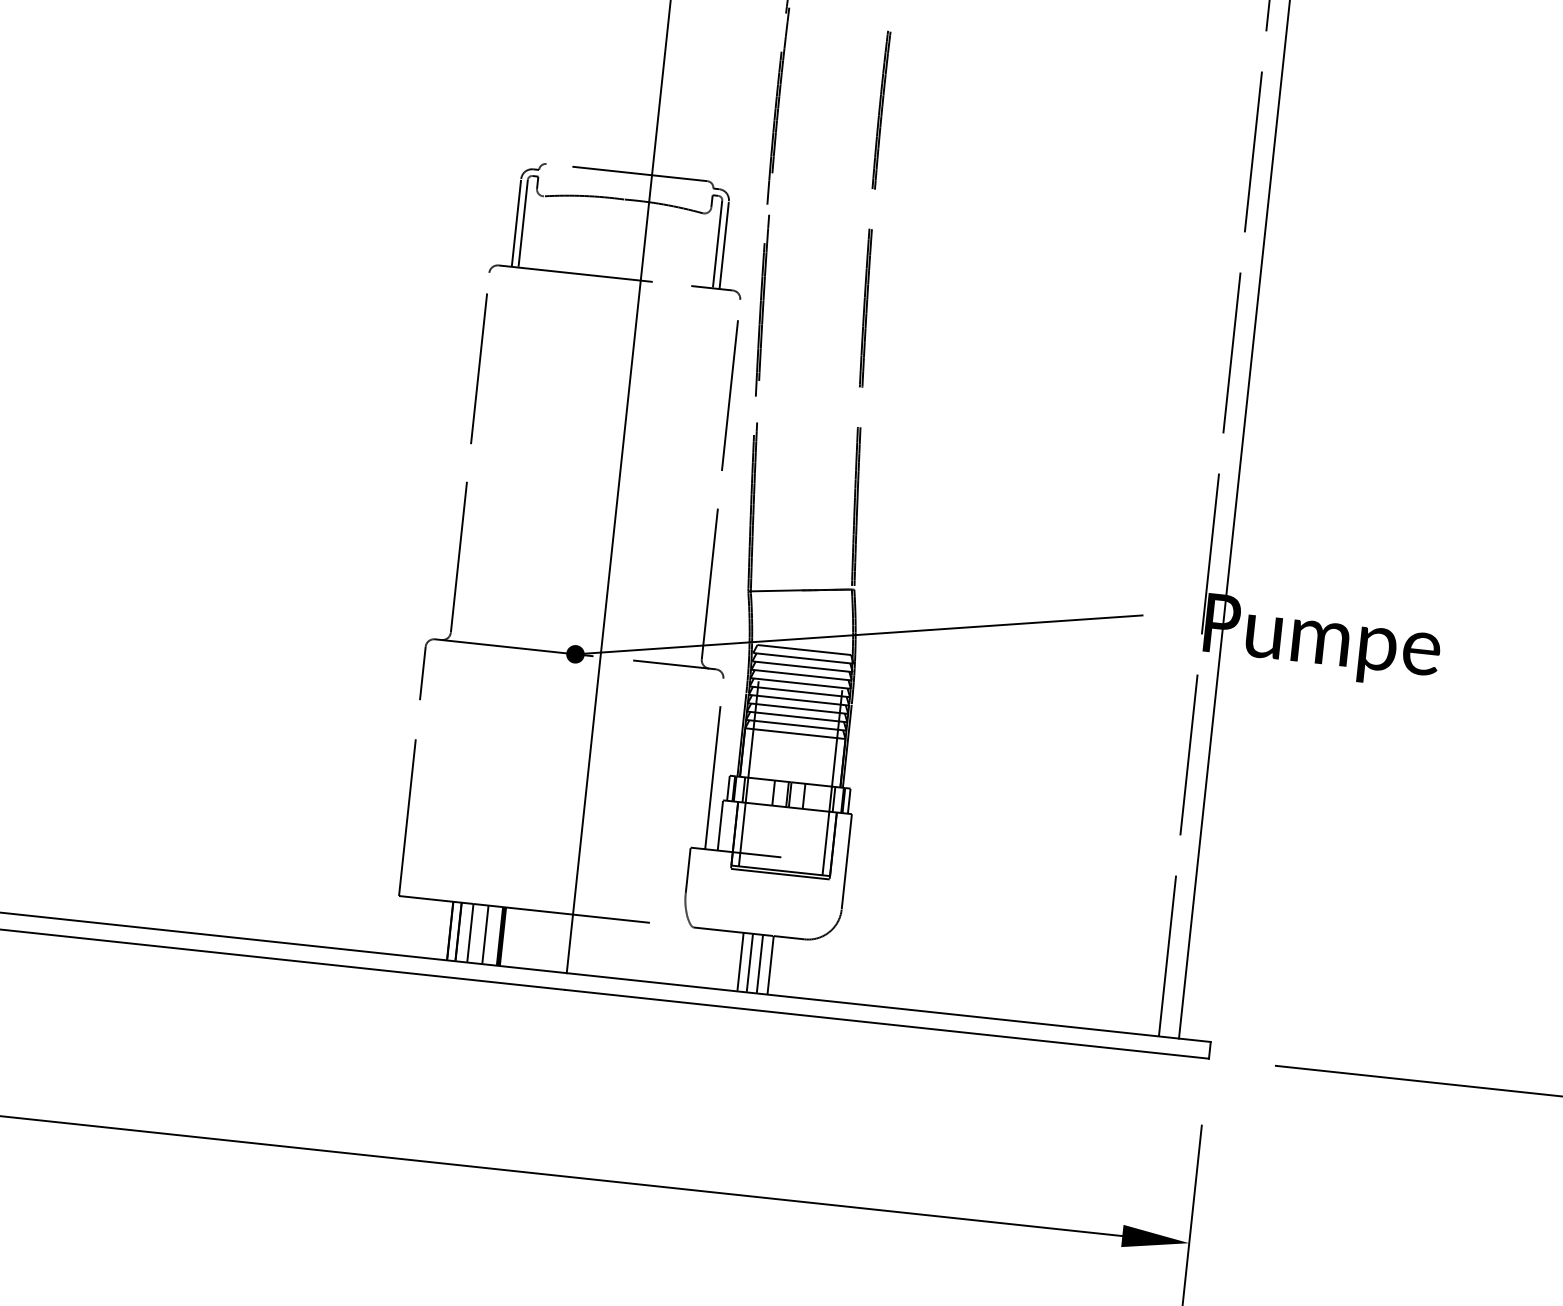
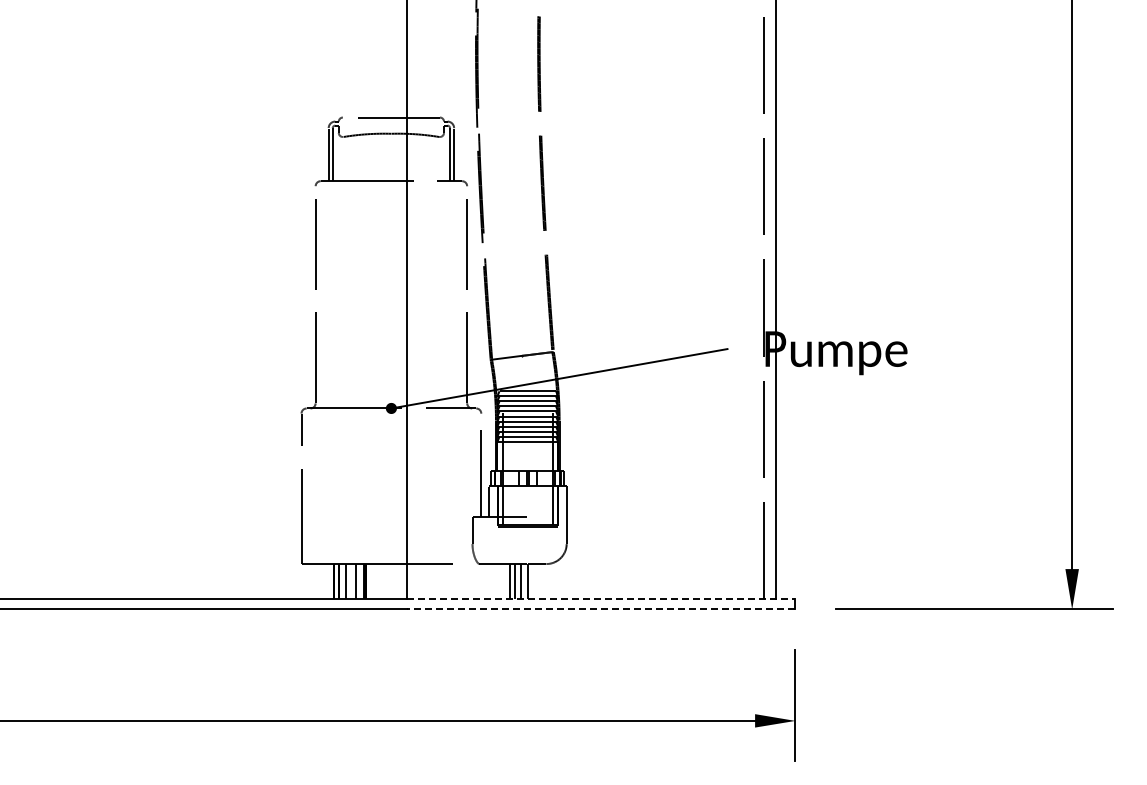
line: (889, 1007) -> (601, 599), solid -> dashed
line: (886, 1024) -> (600, 609), solid -> dashed

